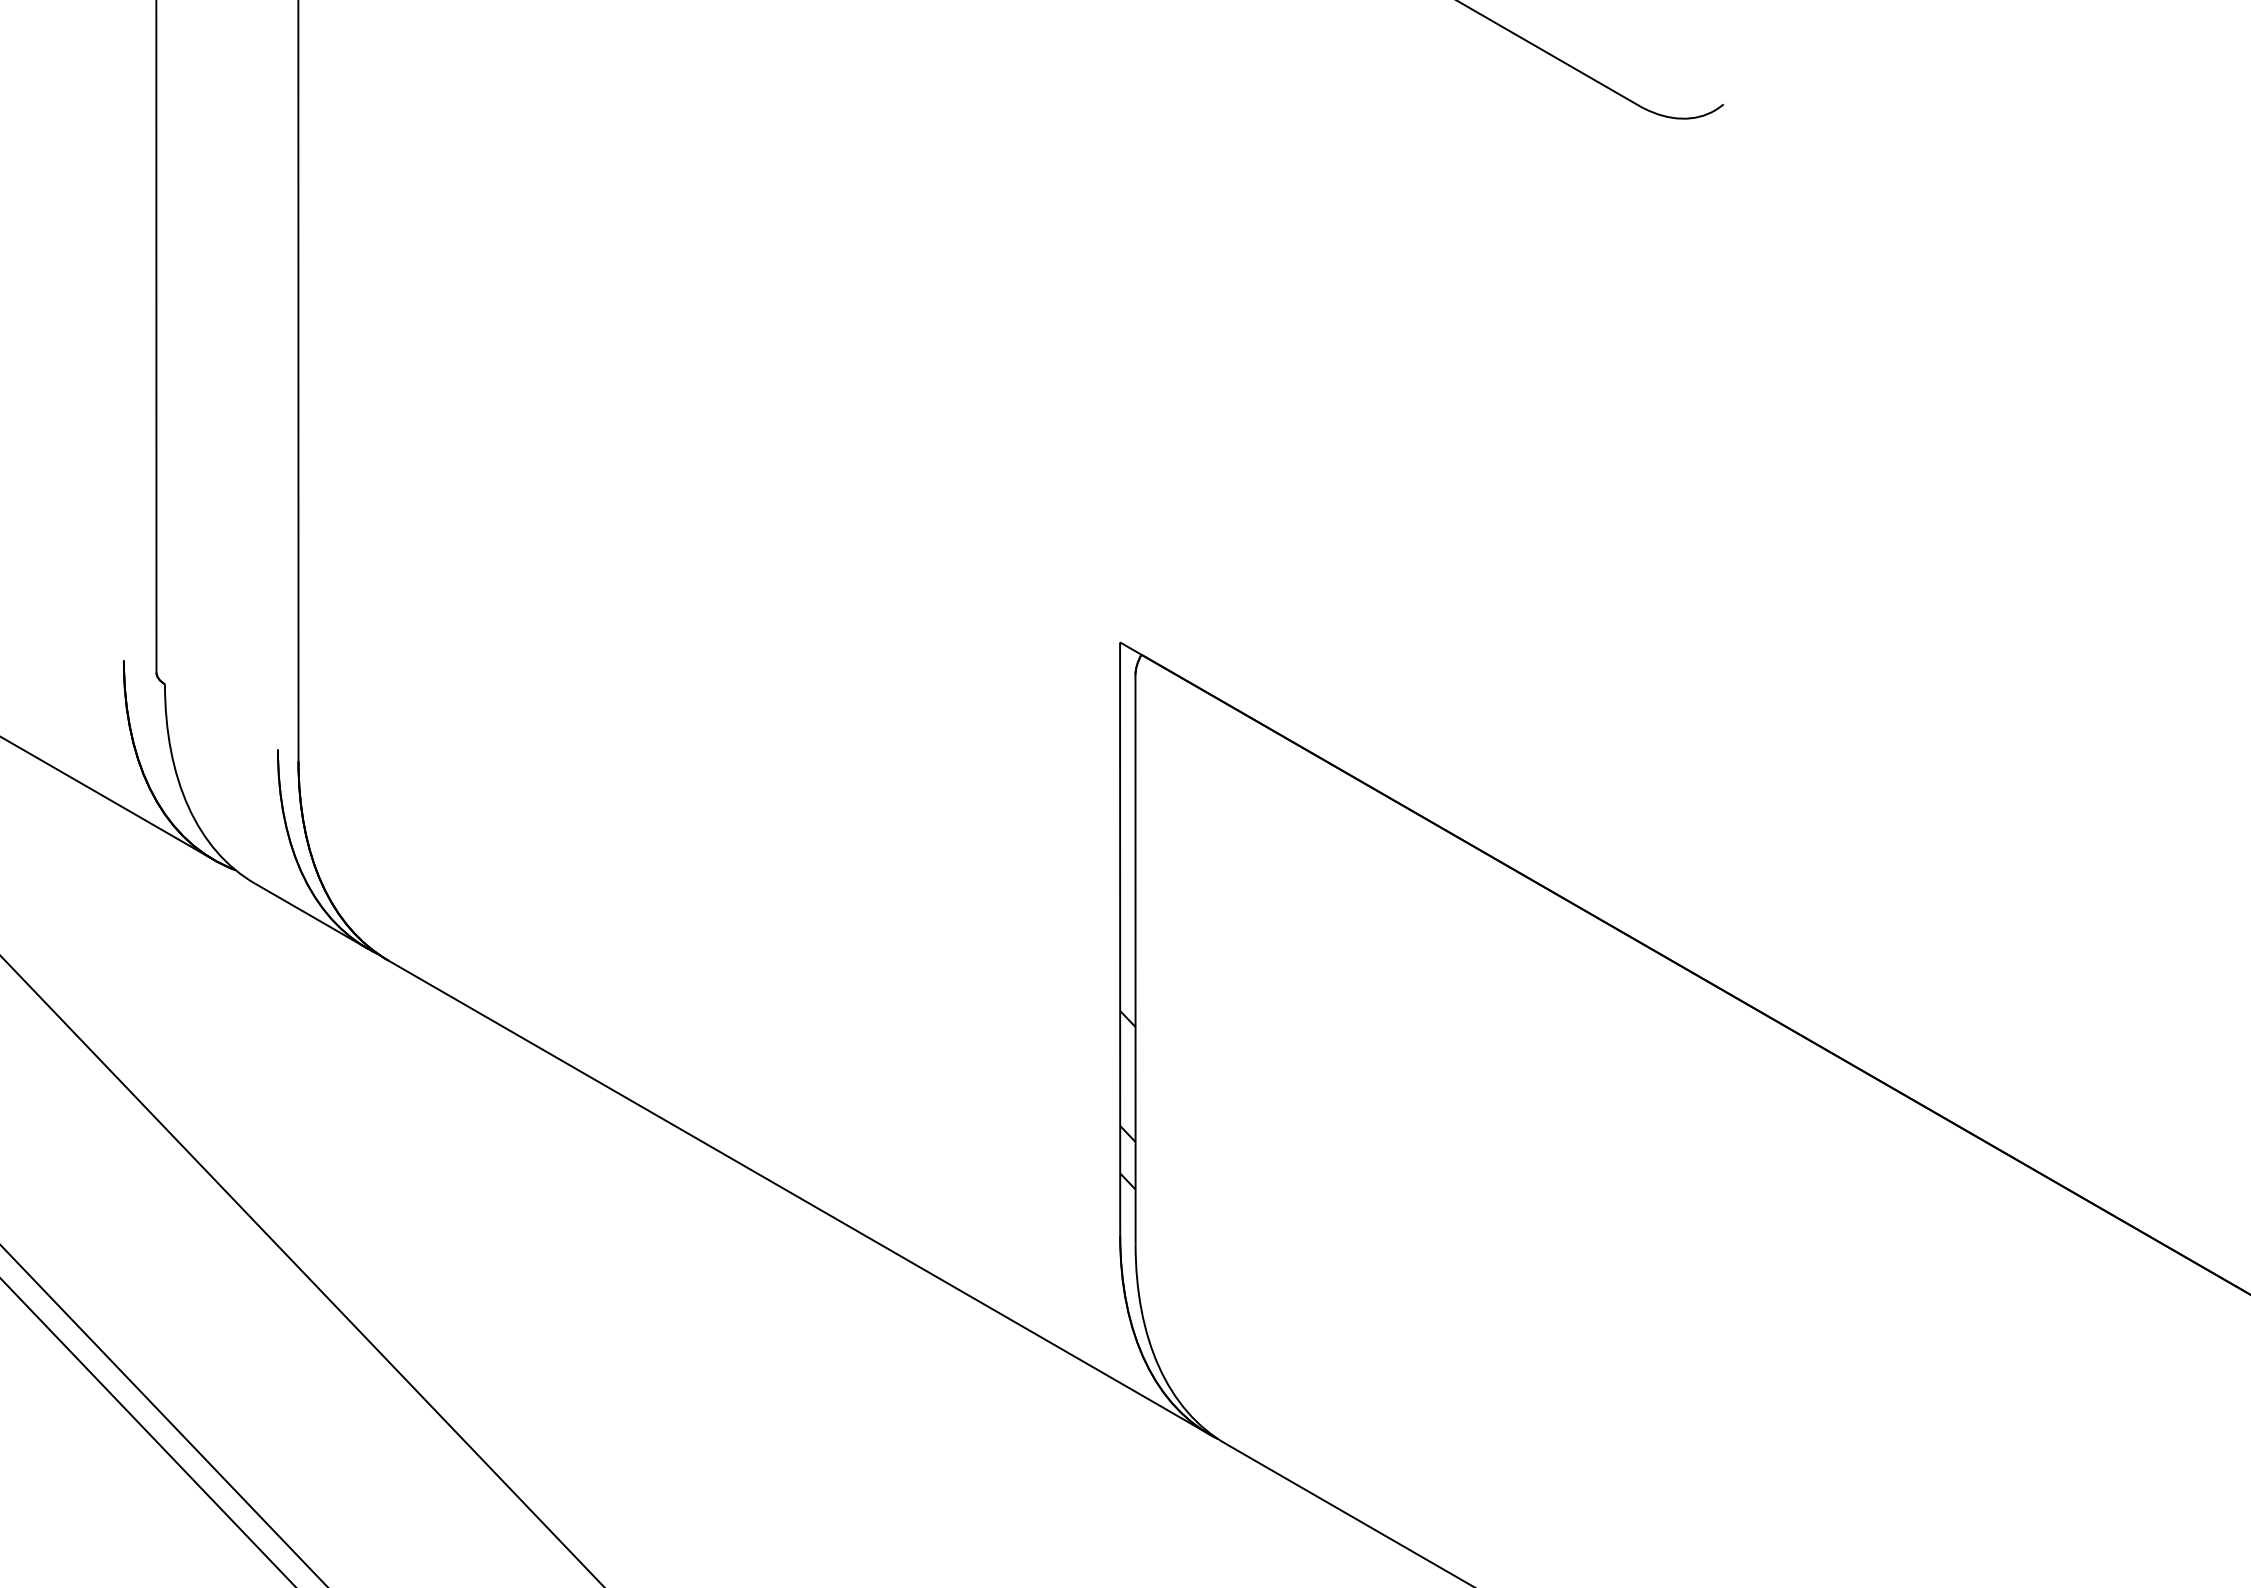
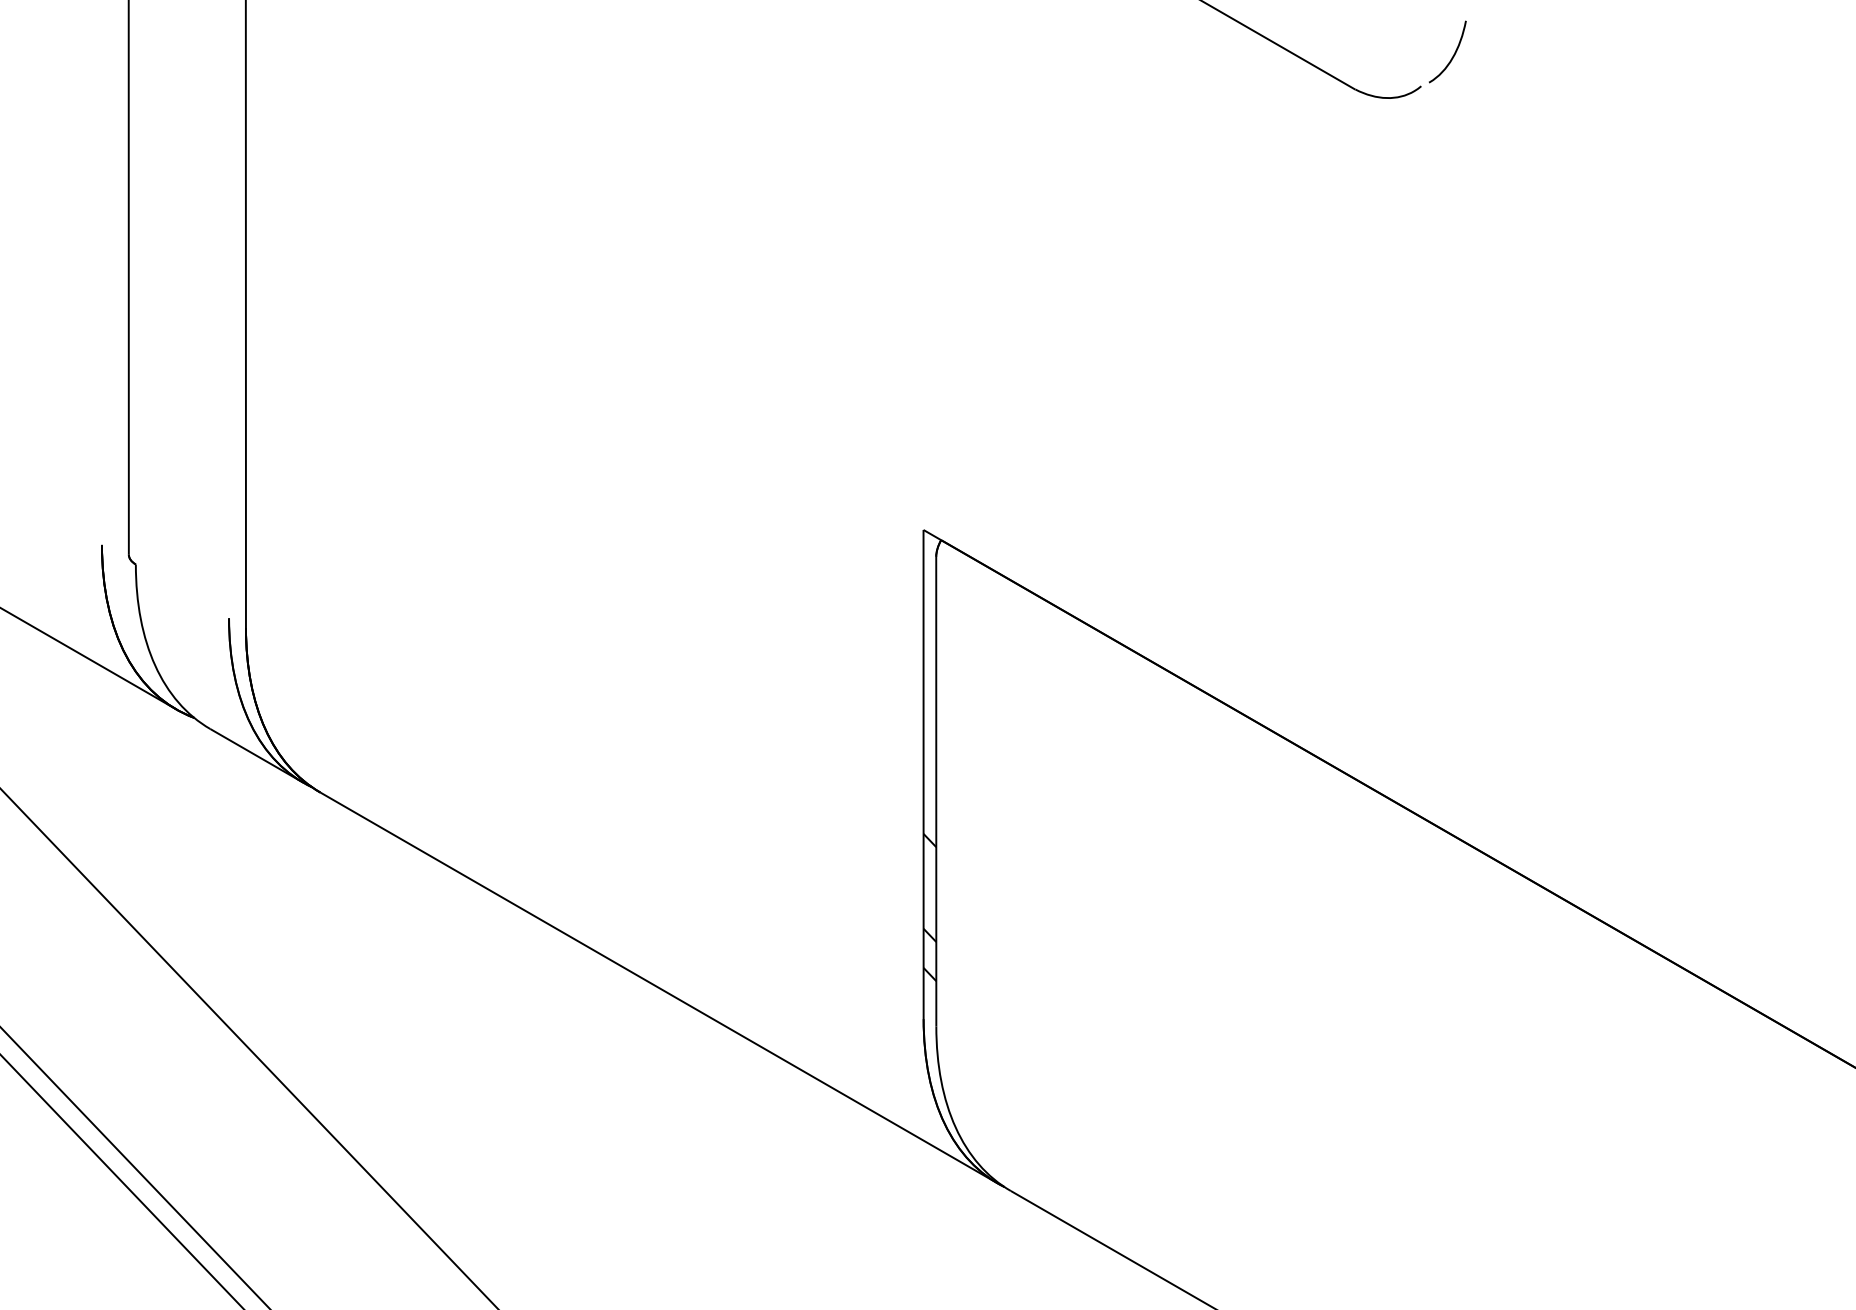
curve: (1762, 66) -> (1453, 55), added

